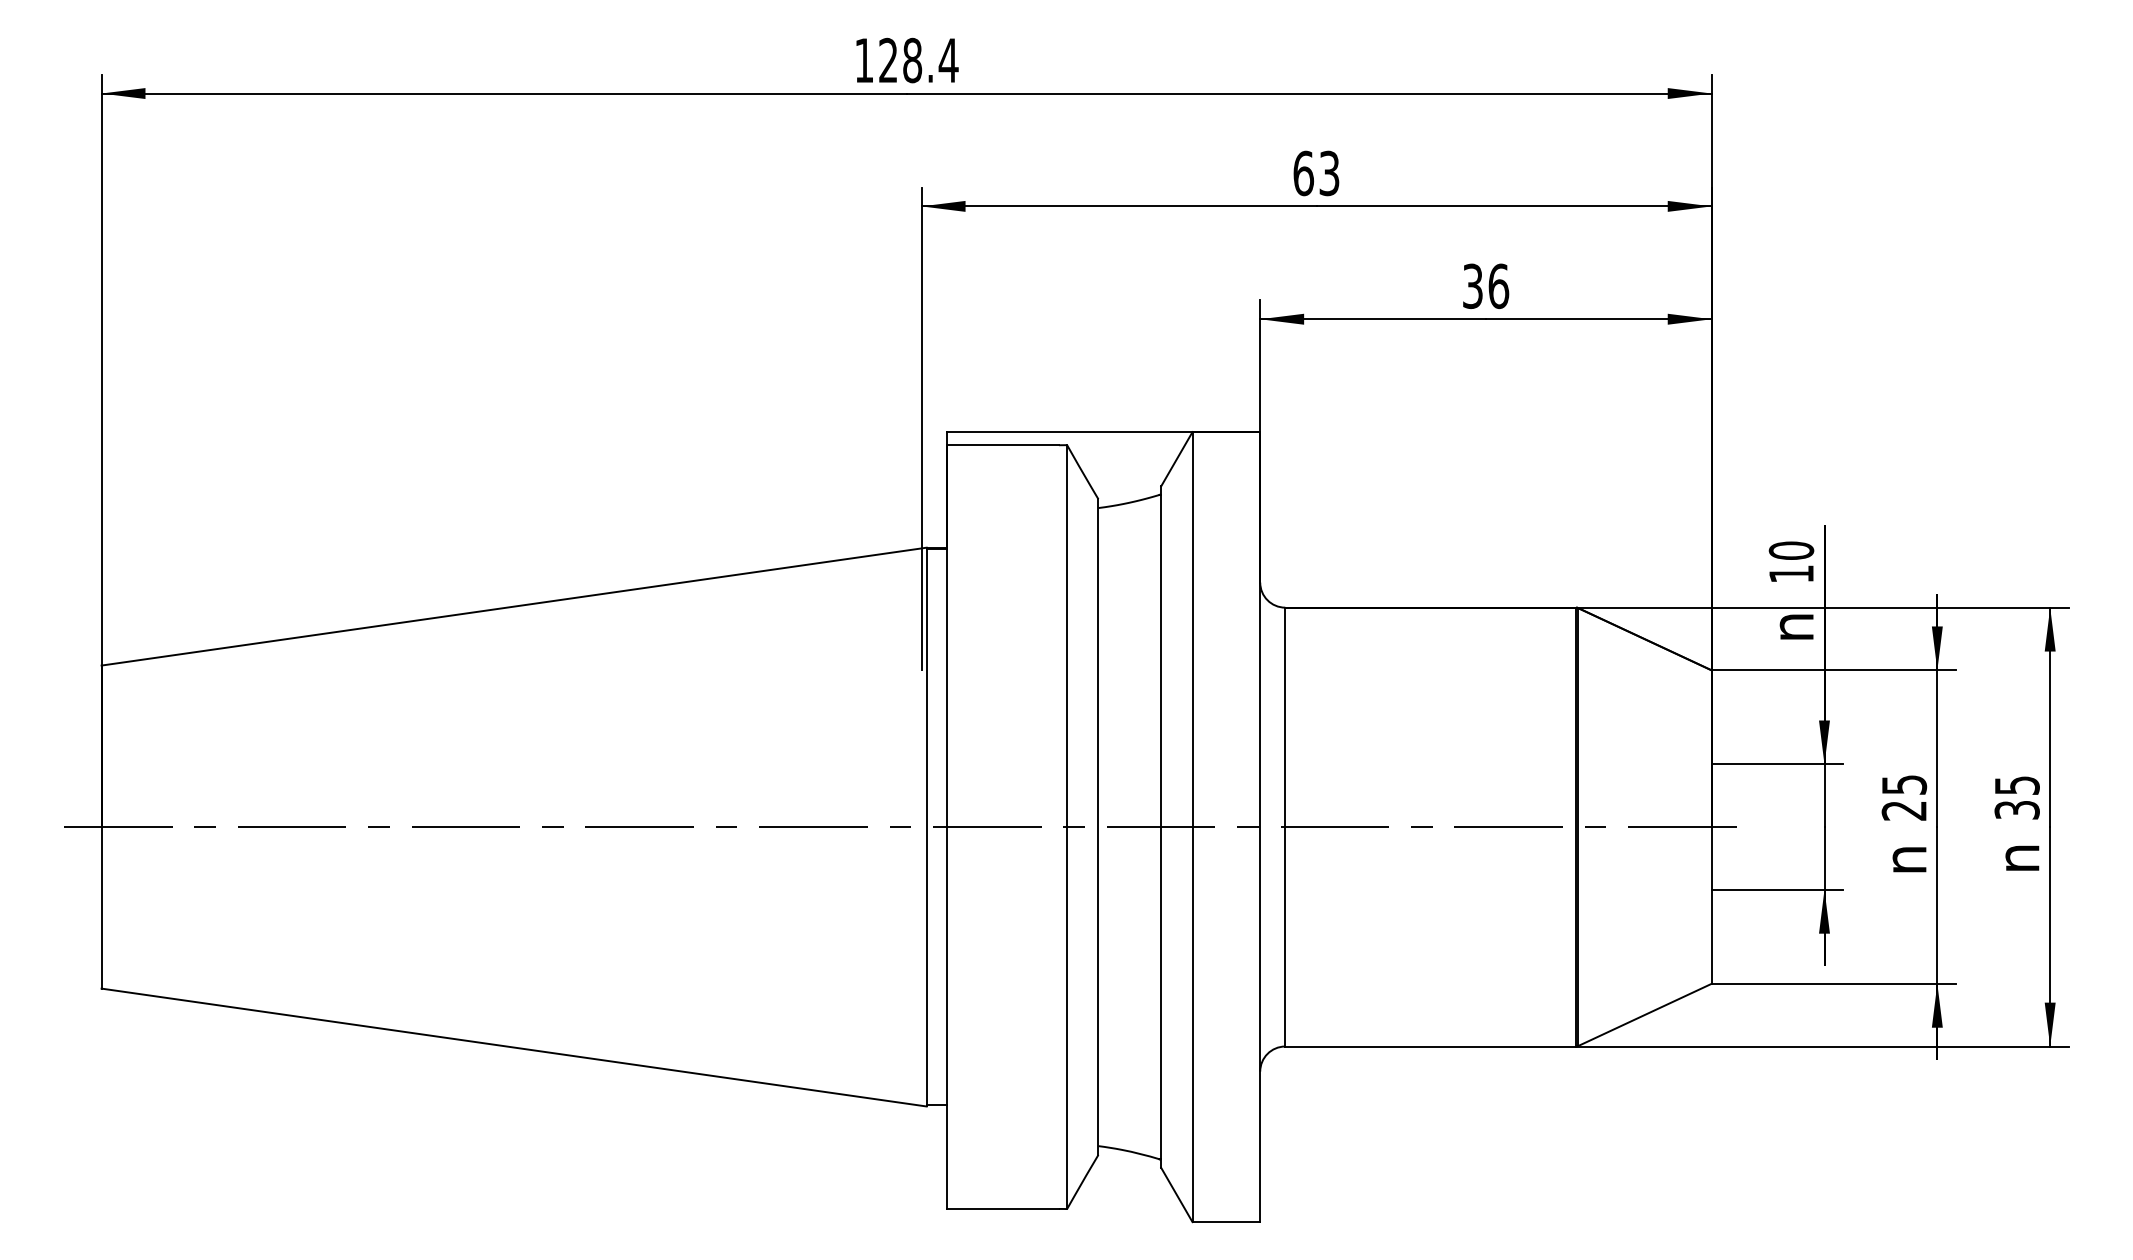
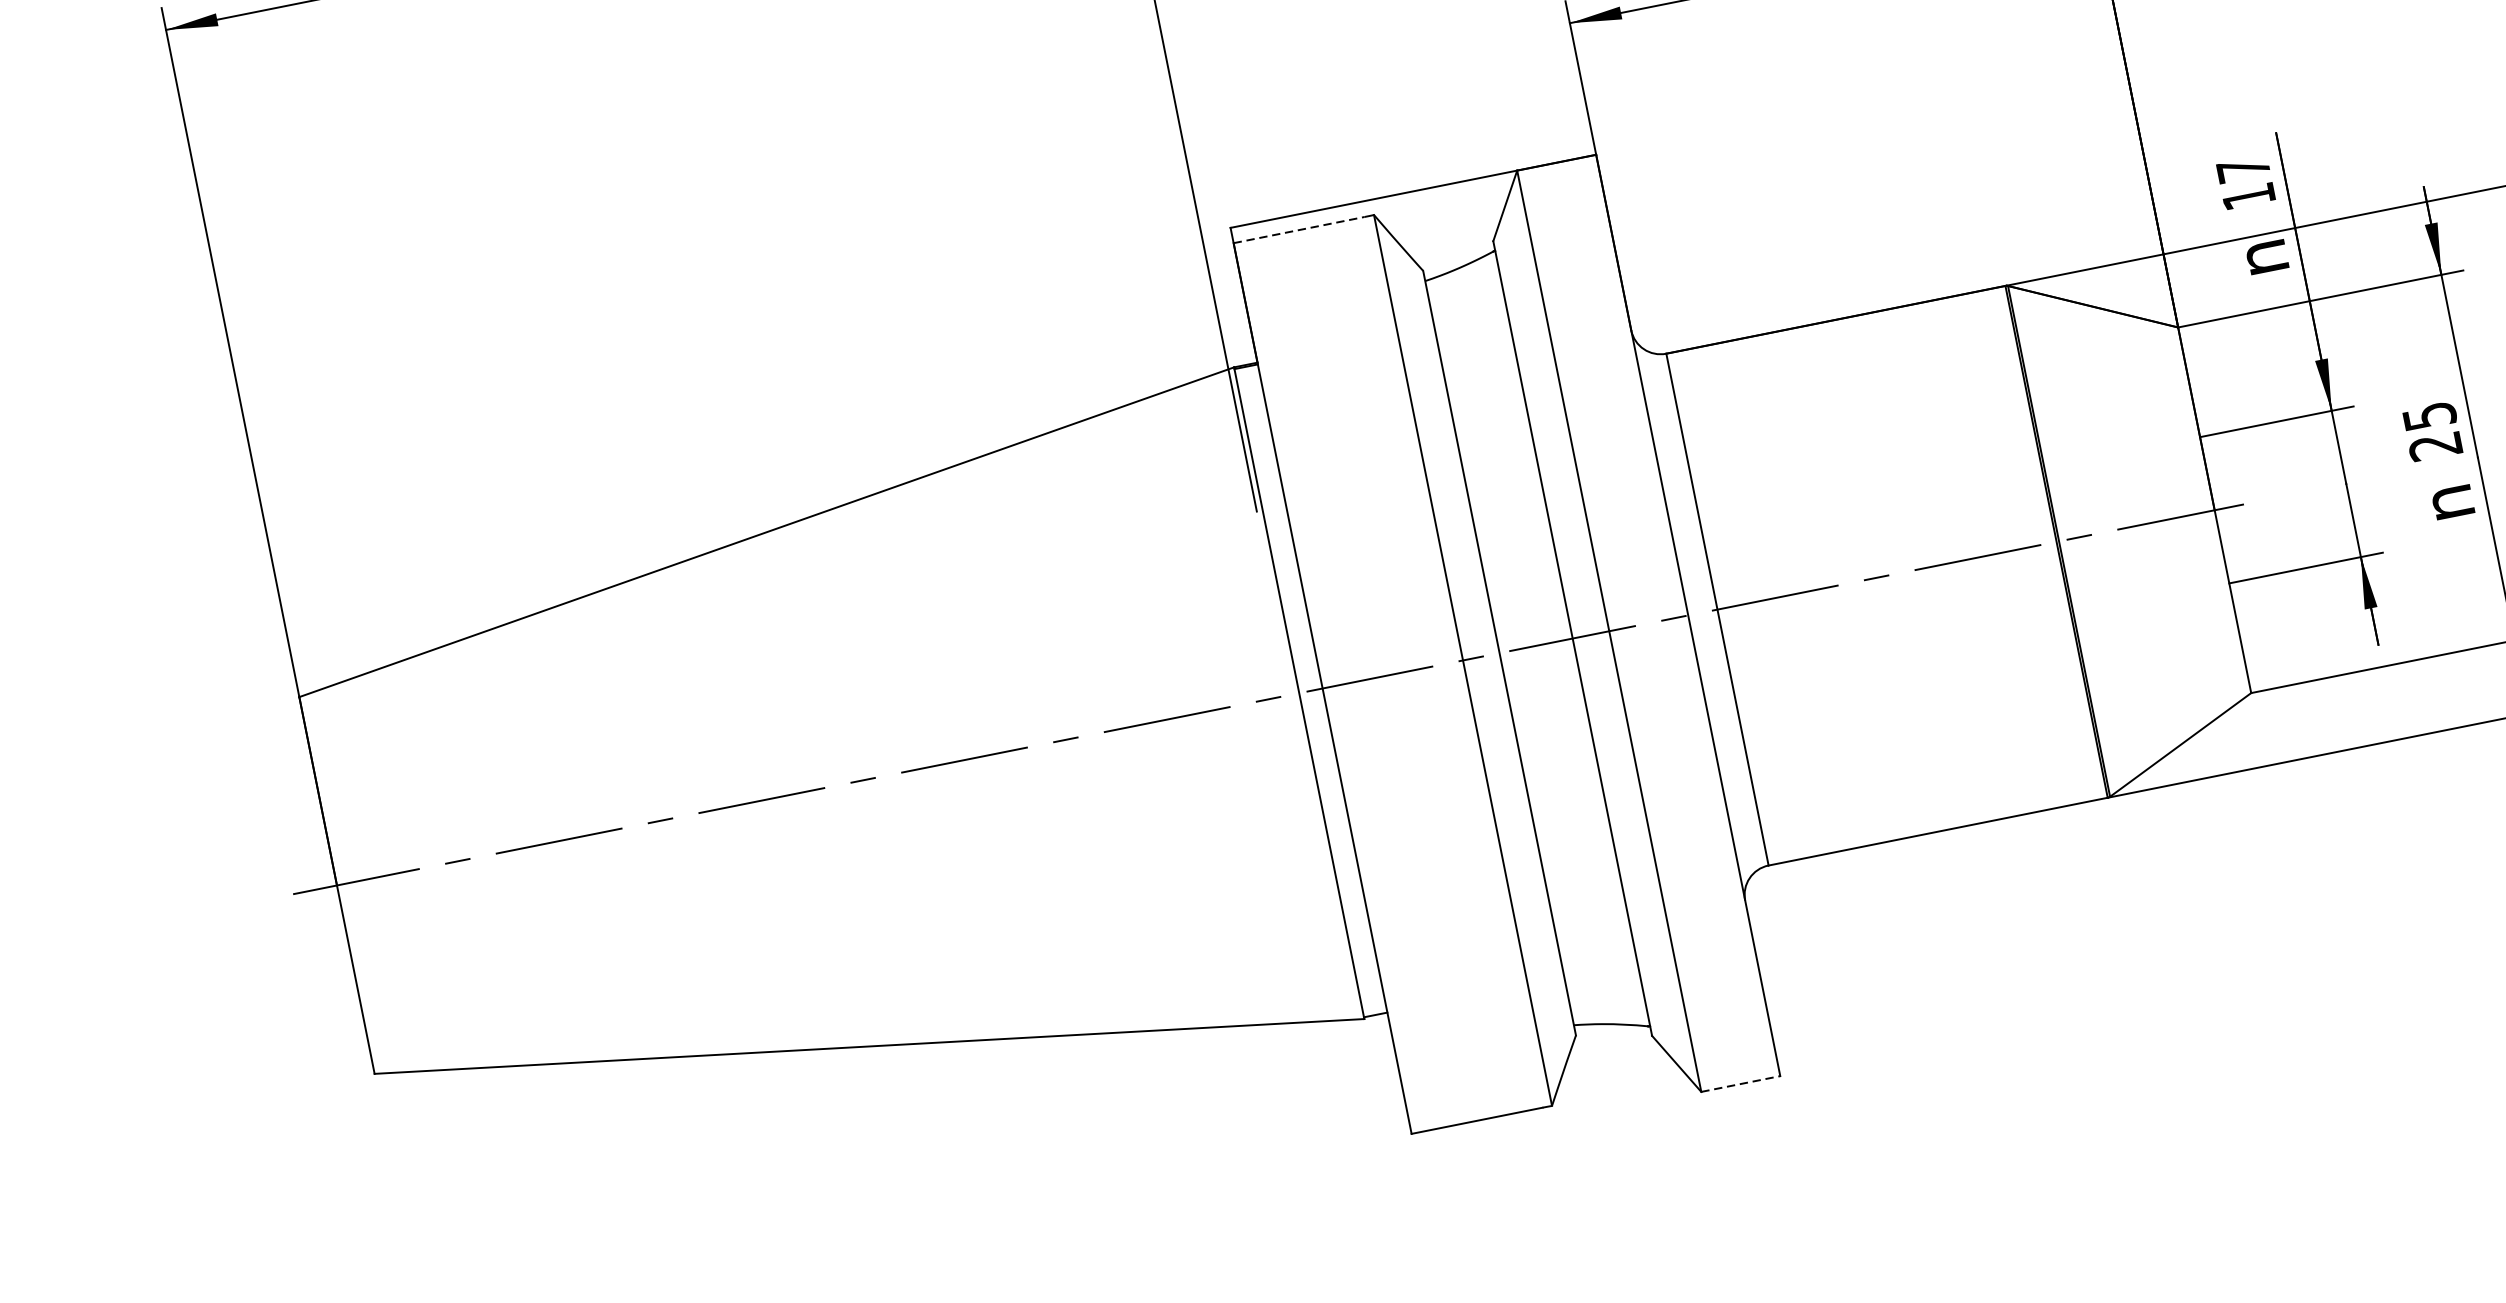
line: (1003, 445) -> (1299, 230), solid -> dashed
text: (1791, 550) -> (2243, 169), 10 -> 17
line: (1226, 1222) -> (1741, 1084), solid -> dashed

